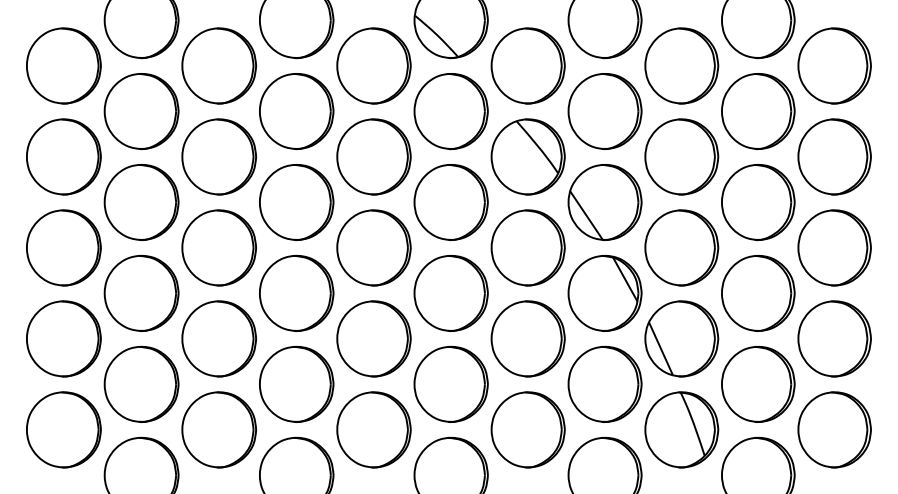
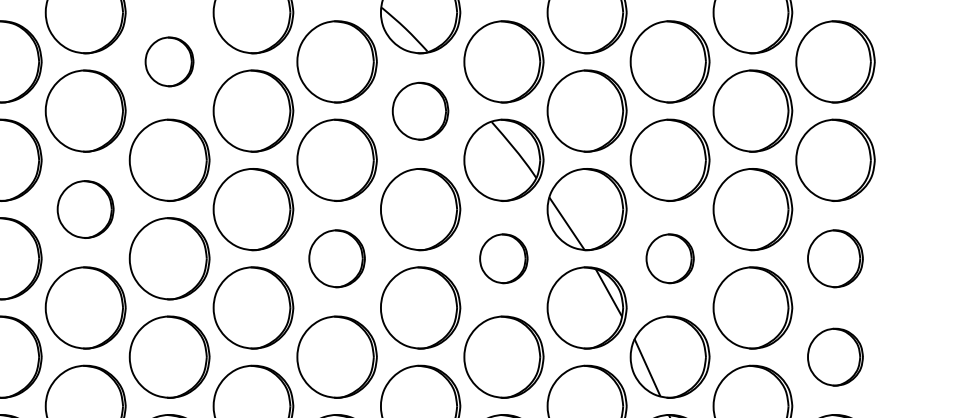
part: (218, 65) -> (168, 61), size x0.6
part: (450, 111) -> (419, 111), size x0.7
part: (141, 202) -> (85, 209), size x0.7
part: (373, 247) -> (336, 258), size x0.7
part: (527, 247) -> (503, 258), size x0.6
part: (681, 247) -> (669, 258), size x0.6
part: (834, 247) -> (835, 258), size x0.7
part: (834, 338) -> (835, 356), size x0.7

